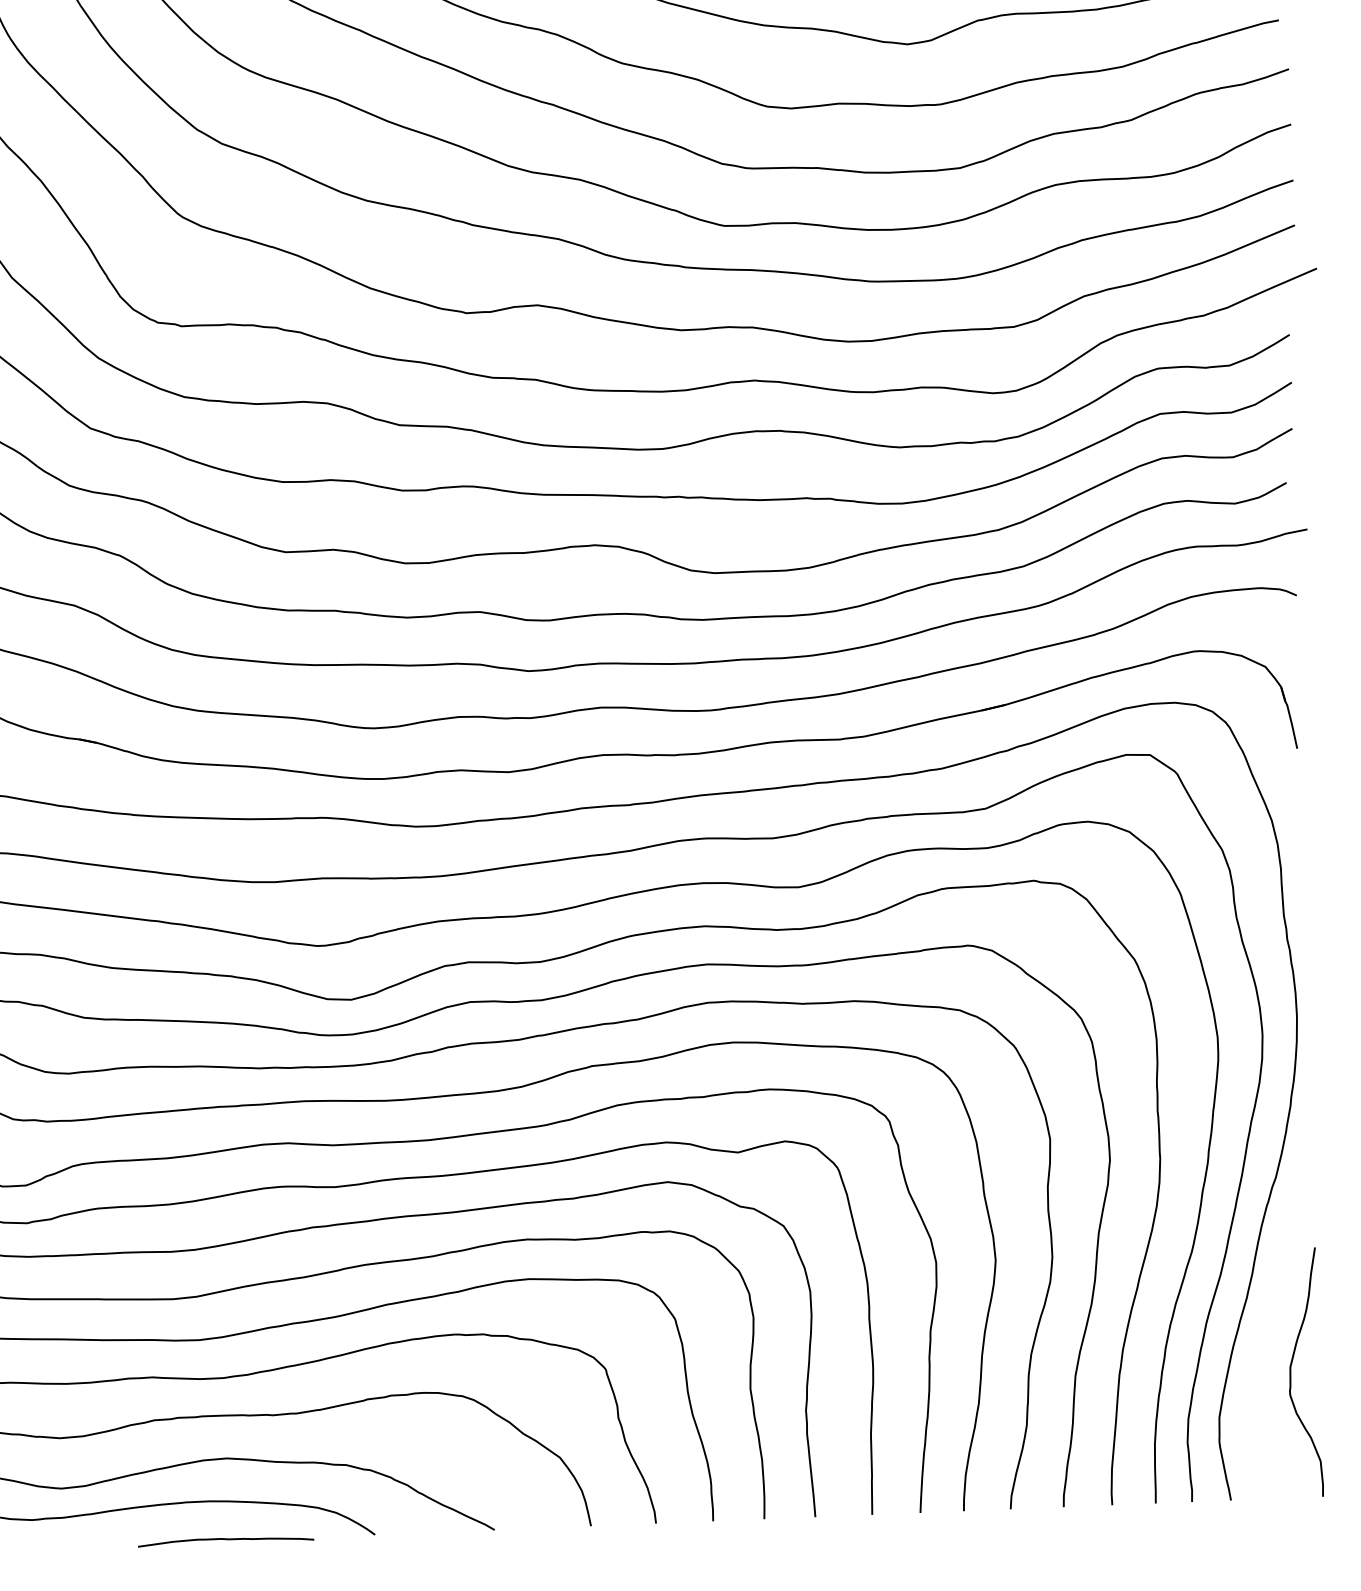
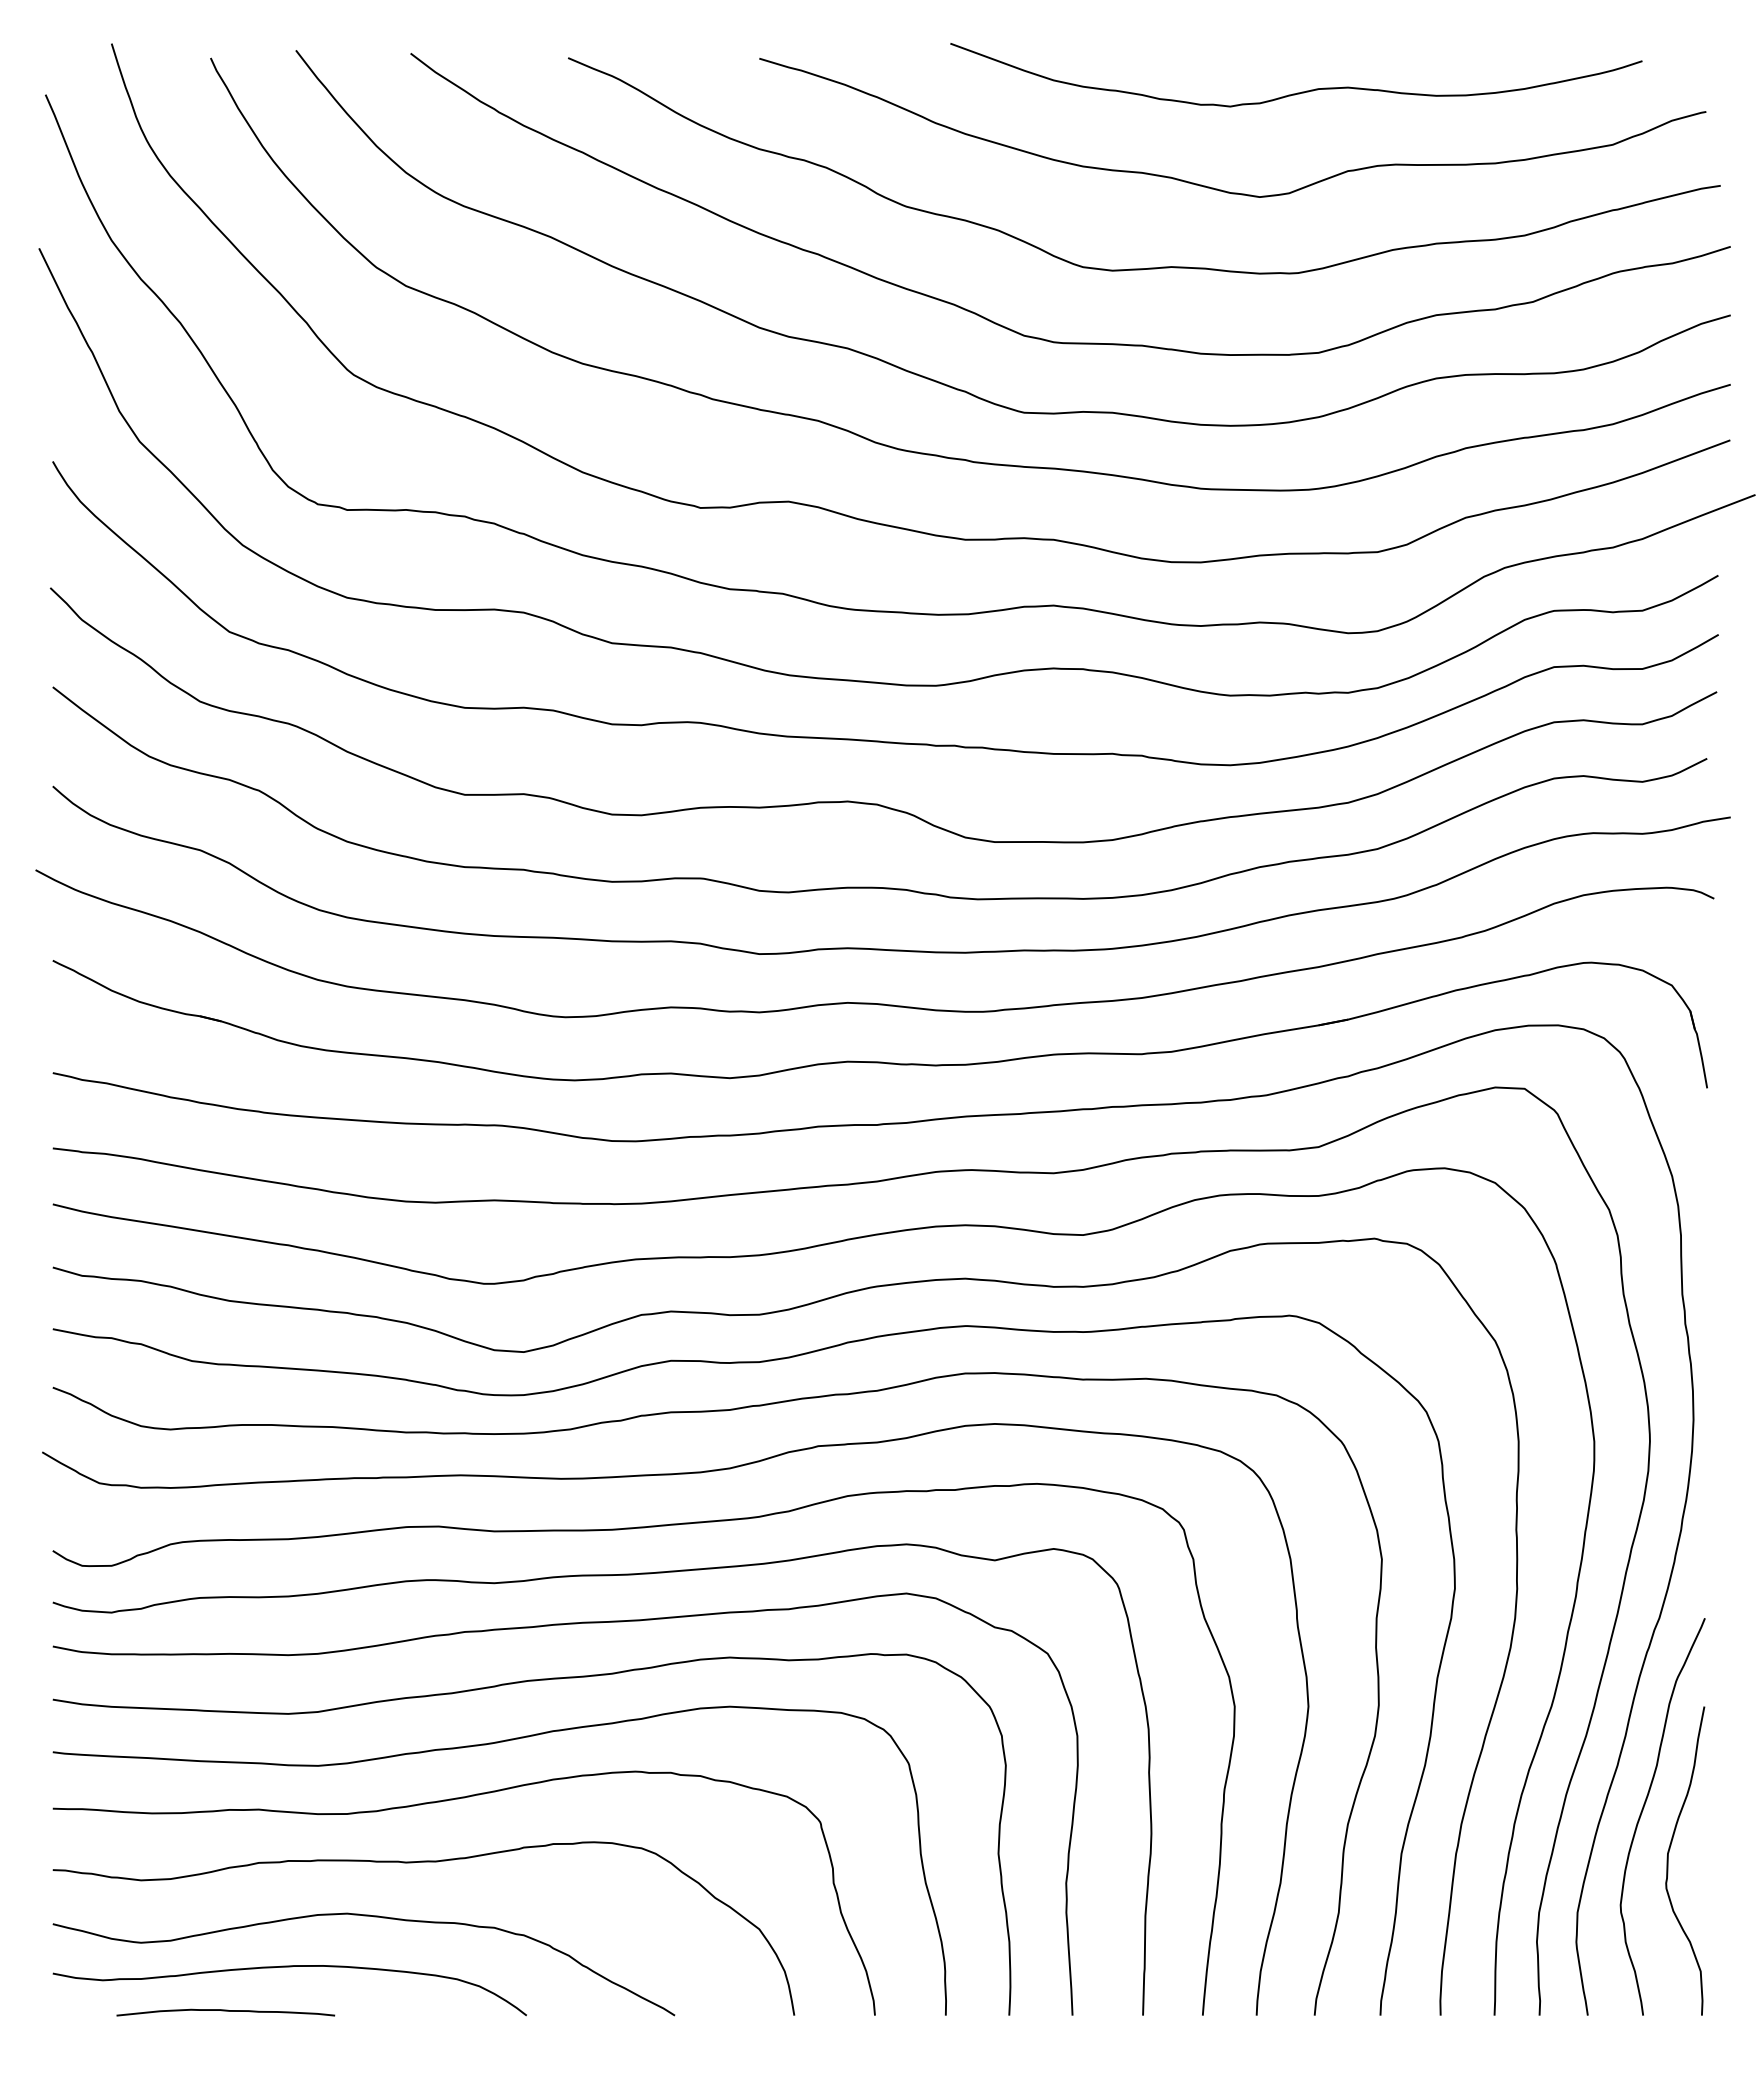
curve: (1269, 1333) -> (1643, 1810), added
curve: (225, 1539) -> (225, 2011), moved

